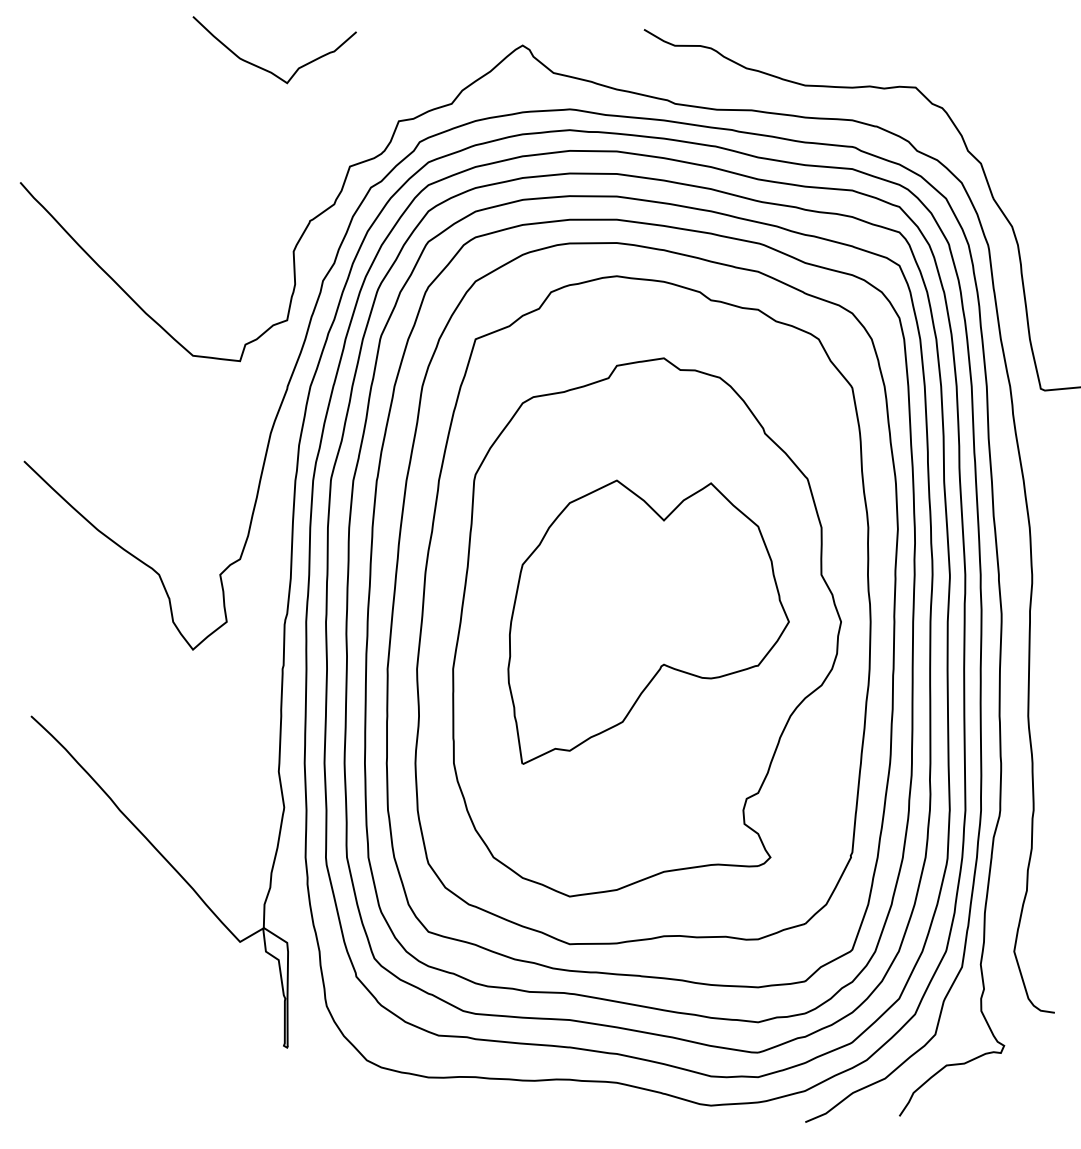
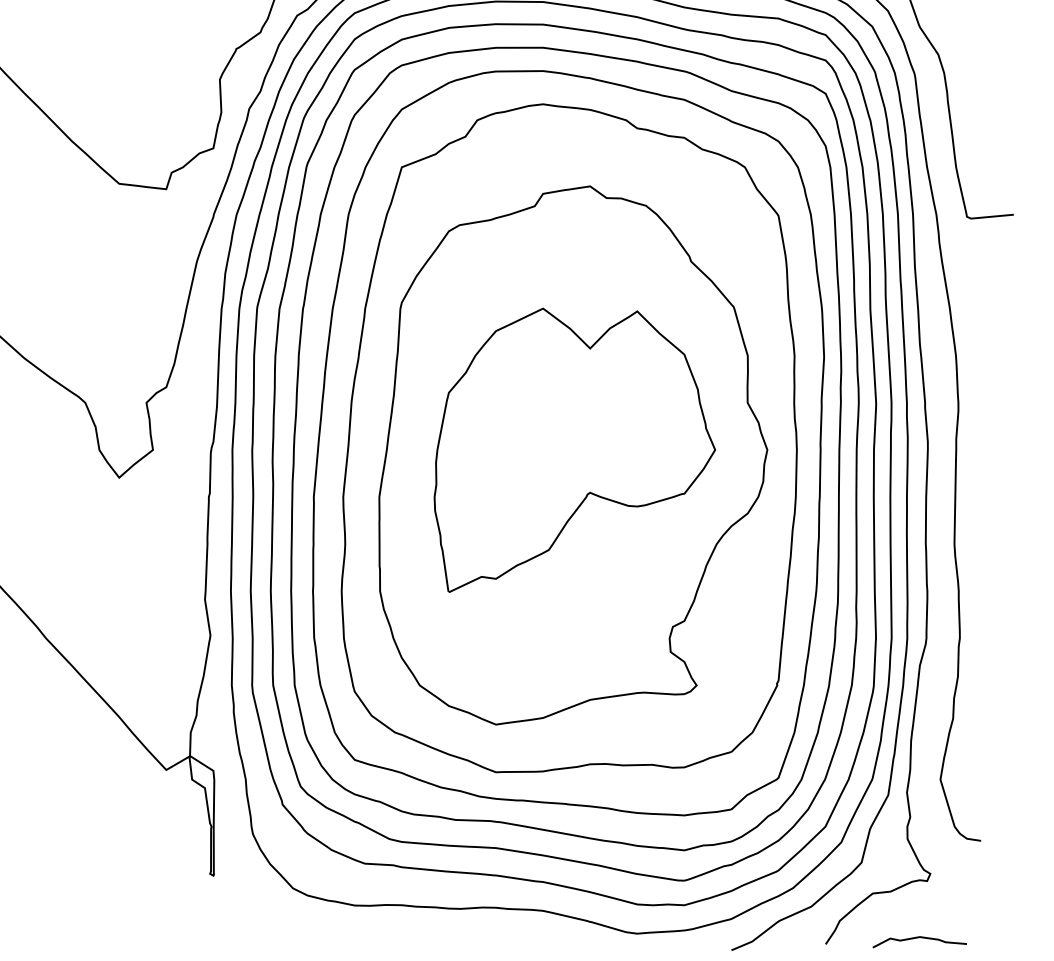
curve: (992, 1110) -> (918, 938), added

